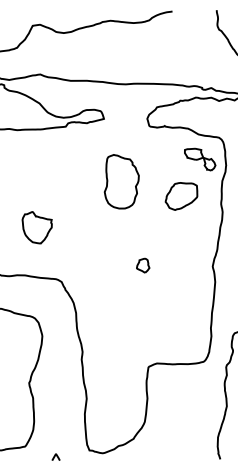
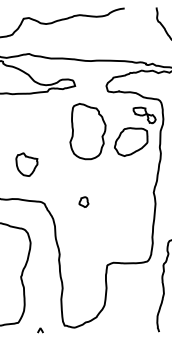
part: (121, 181) -> (87, 131), size x1.43
part: (181, 196) -> (131, 142), size x1.43
part: (143, 265) -> (84, 202), moved

